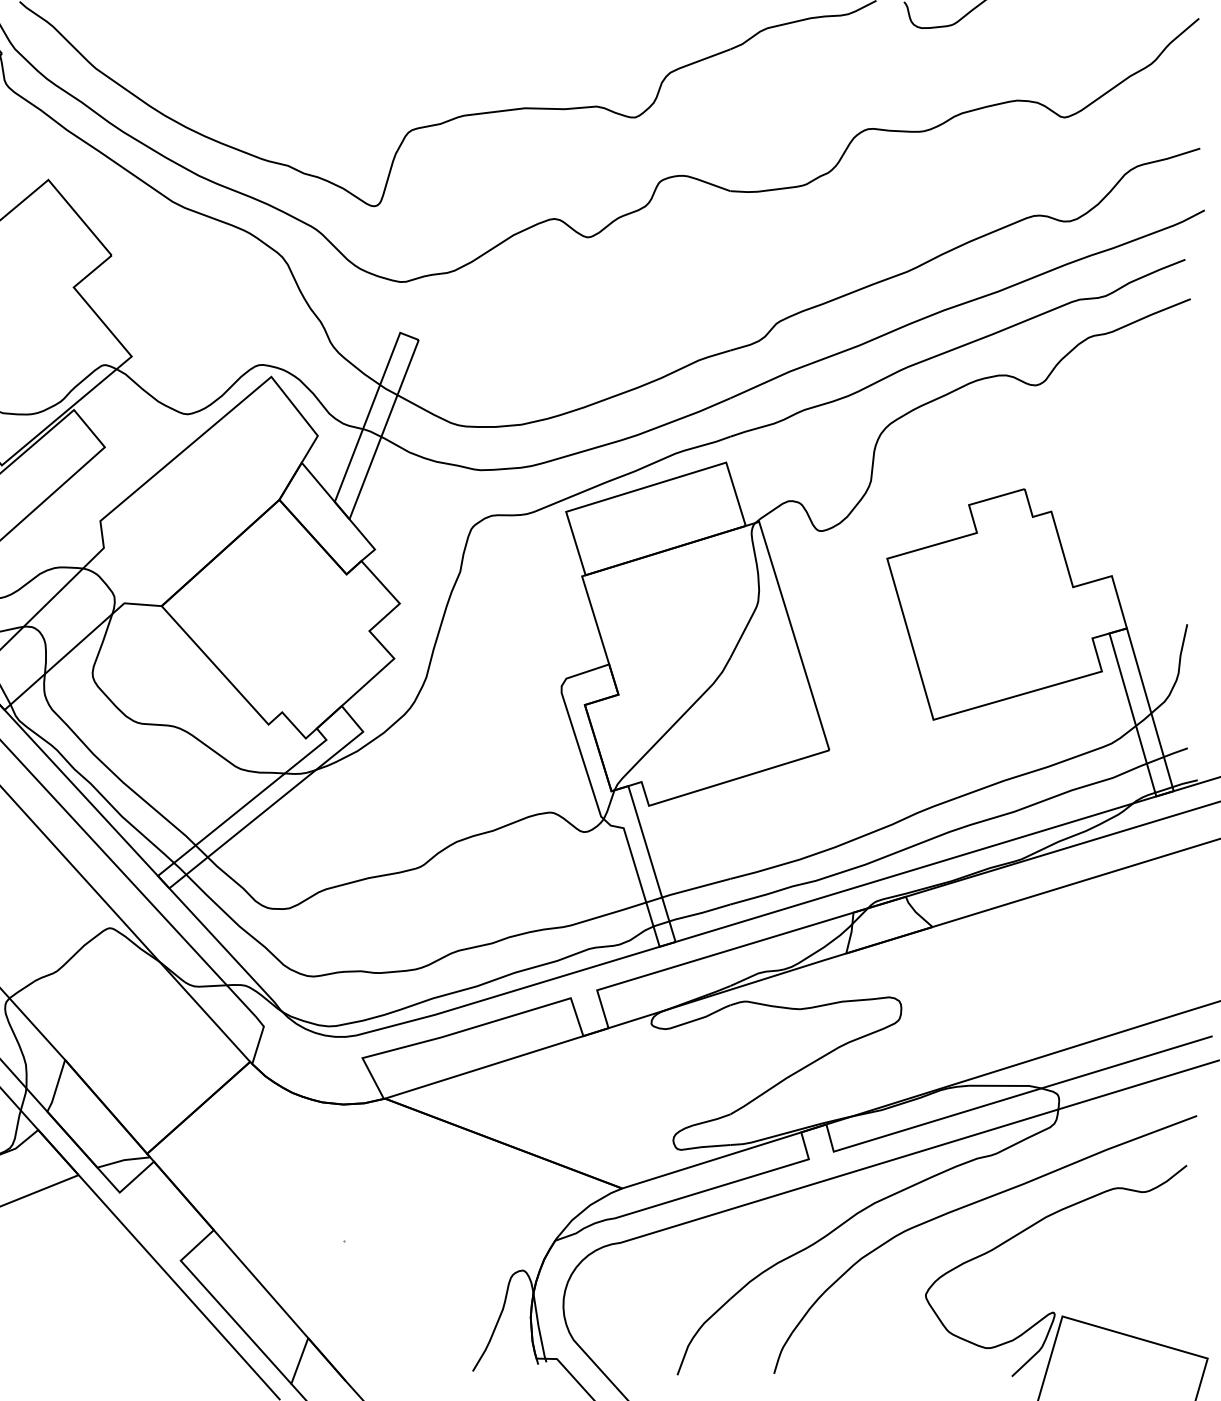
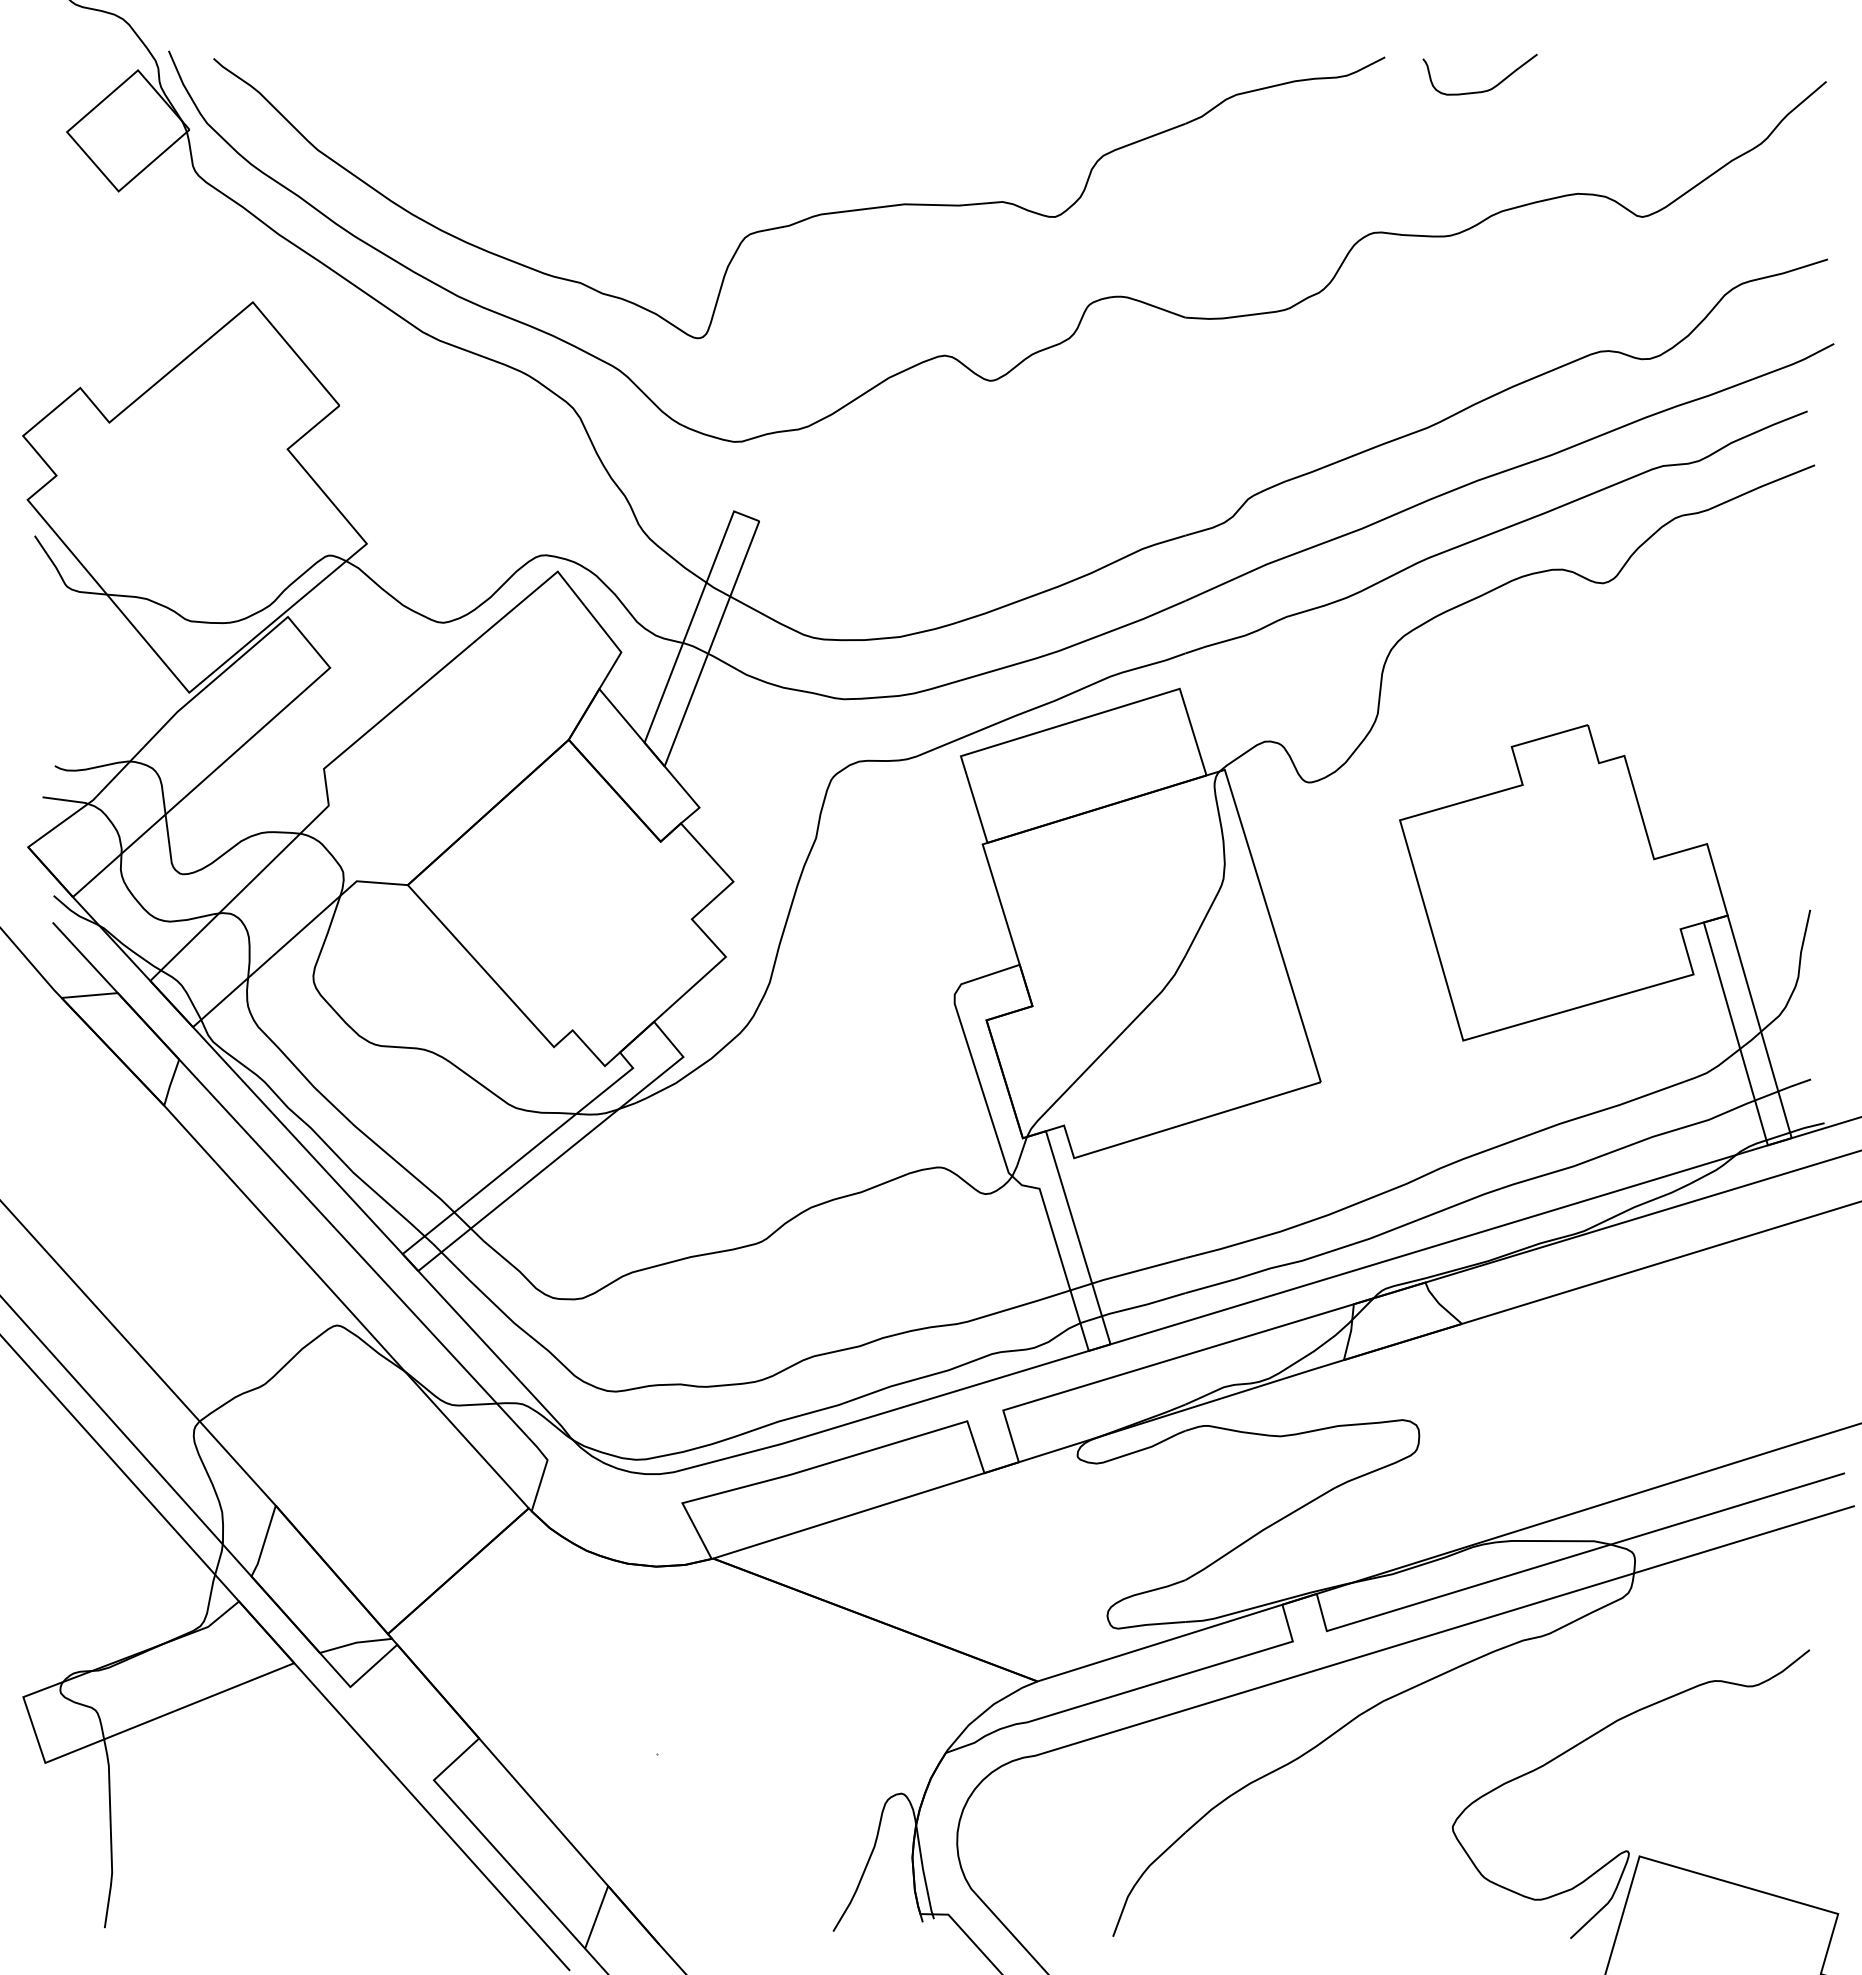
curve: (968, 1206) -> (1511, 1705), removed

